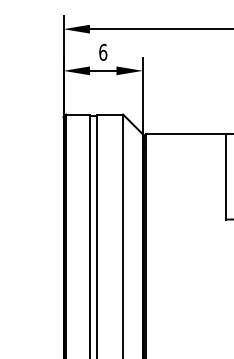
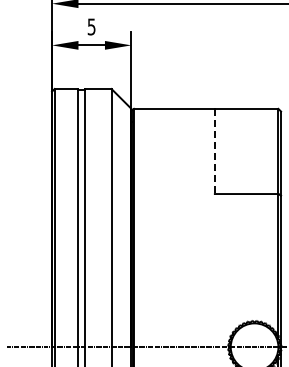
text: (103, 51) -> (91, 26), 6 -> 5
line: (226, 176) -> (214, 151), solid -> dashed

